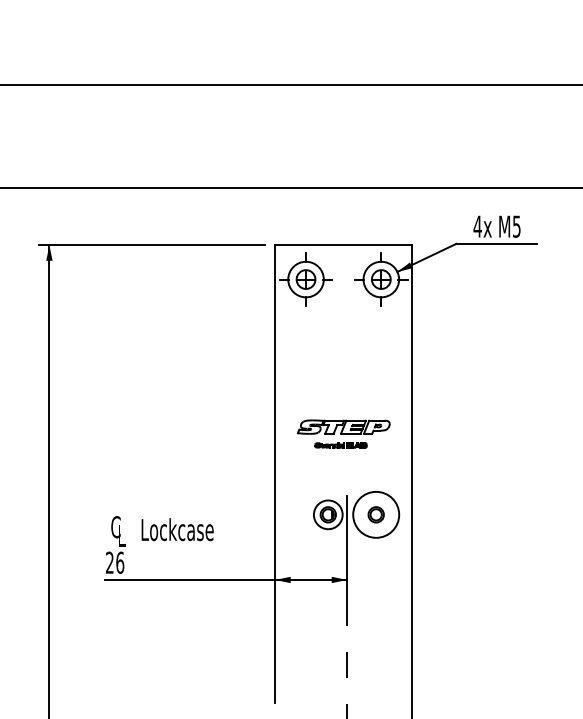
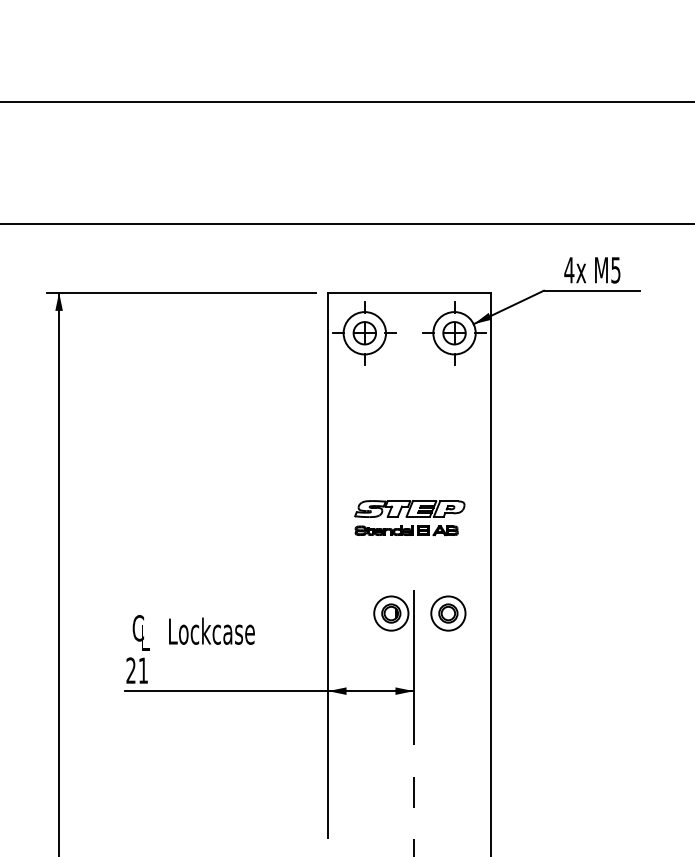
part: (341, 445) -> (406, 530), size x1.67
circle: (376, 514) -> (448, 613), size x0.62
text: (120, 562) -> (143, 670), 26 -> 21

